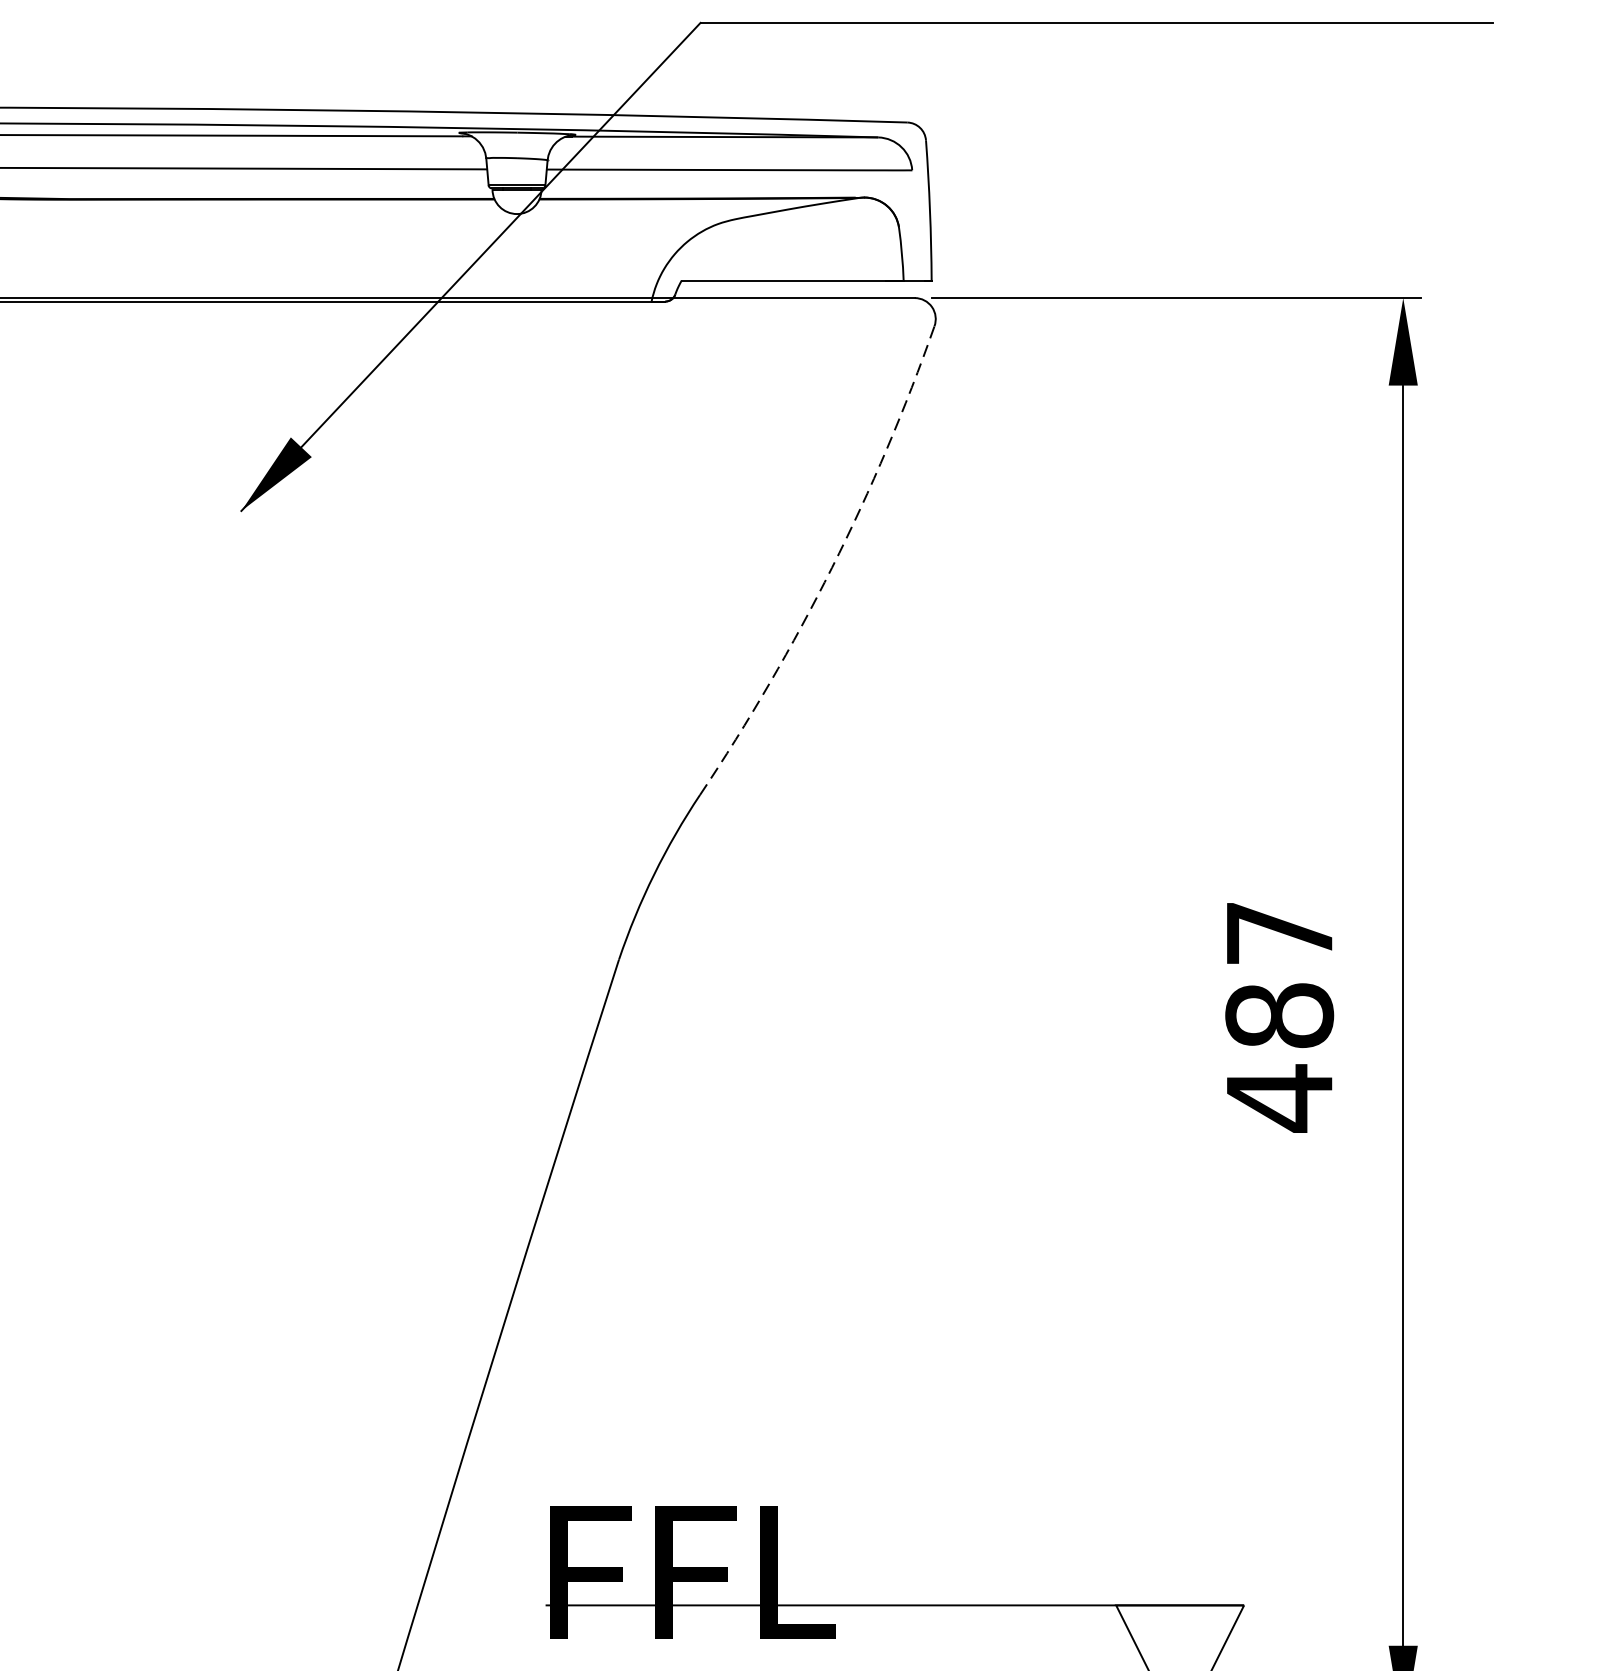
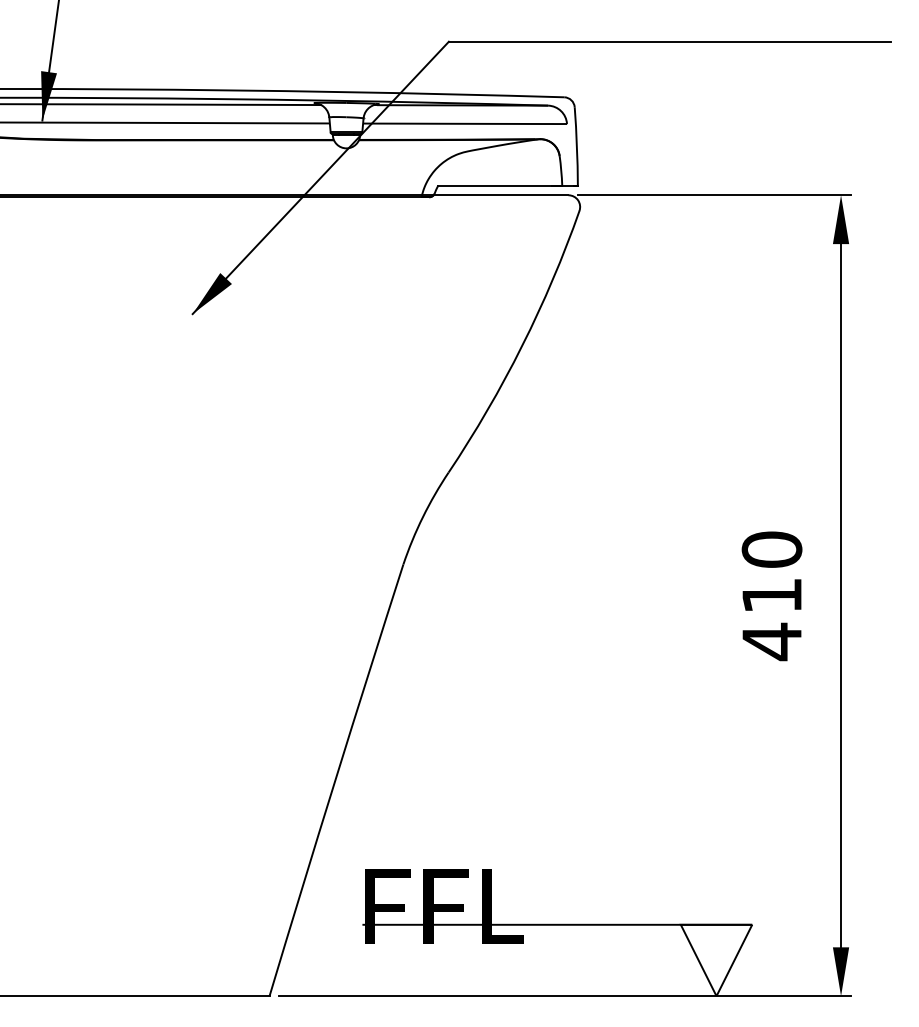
arc: (832, 567) -> (522, 345), dashed -> solid
text: (1278, 974) -> (771, 572), 487 -> 410

